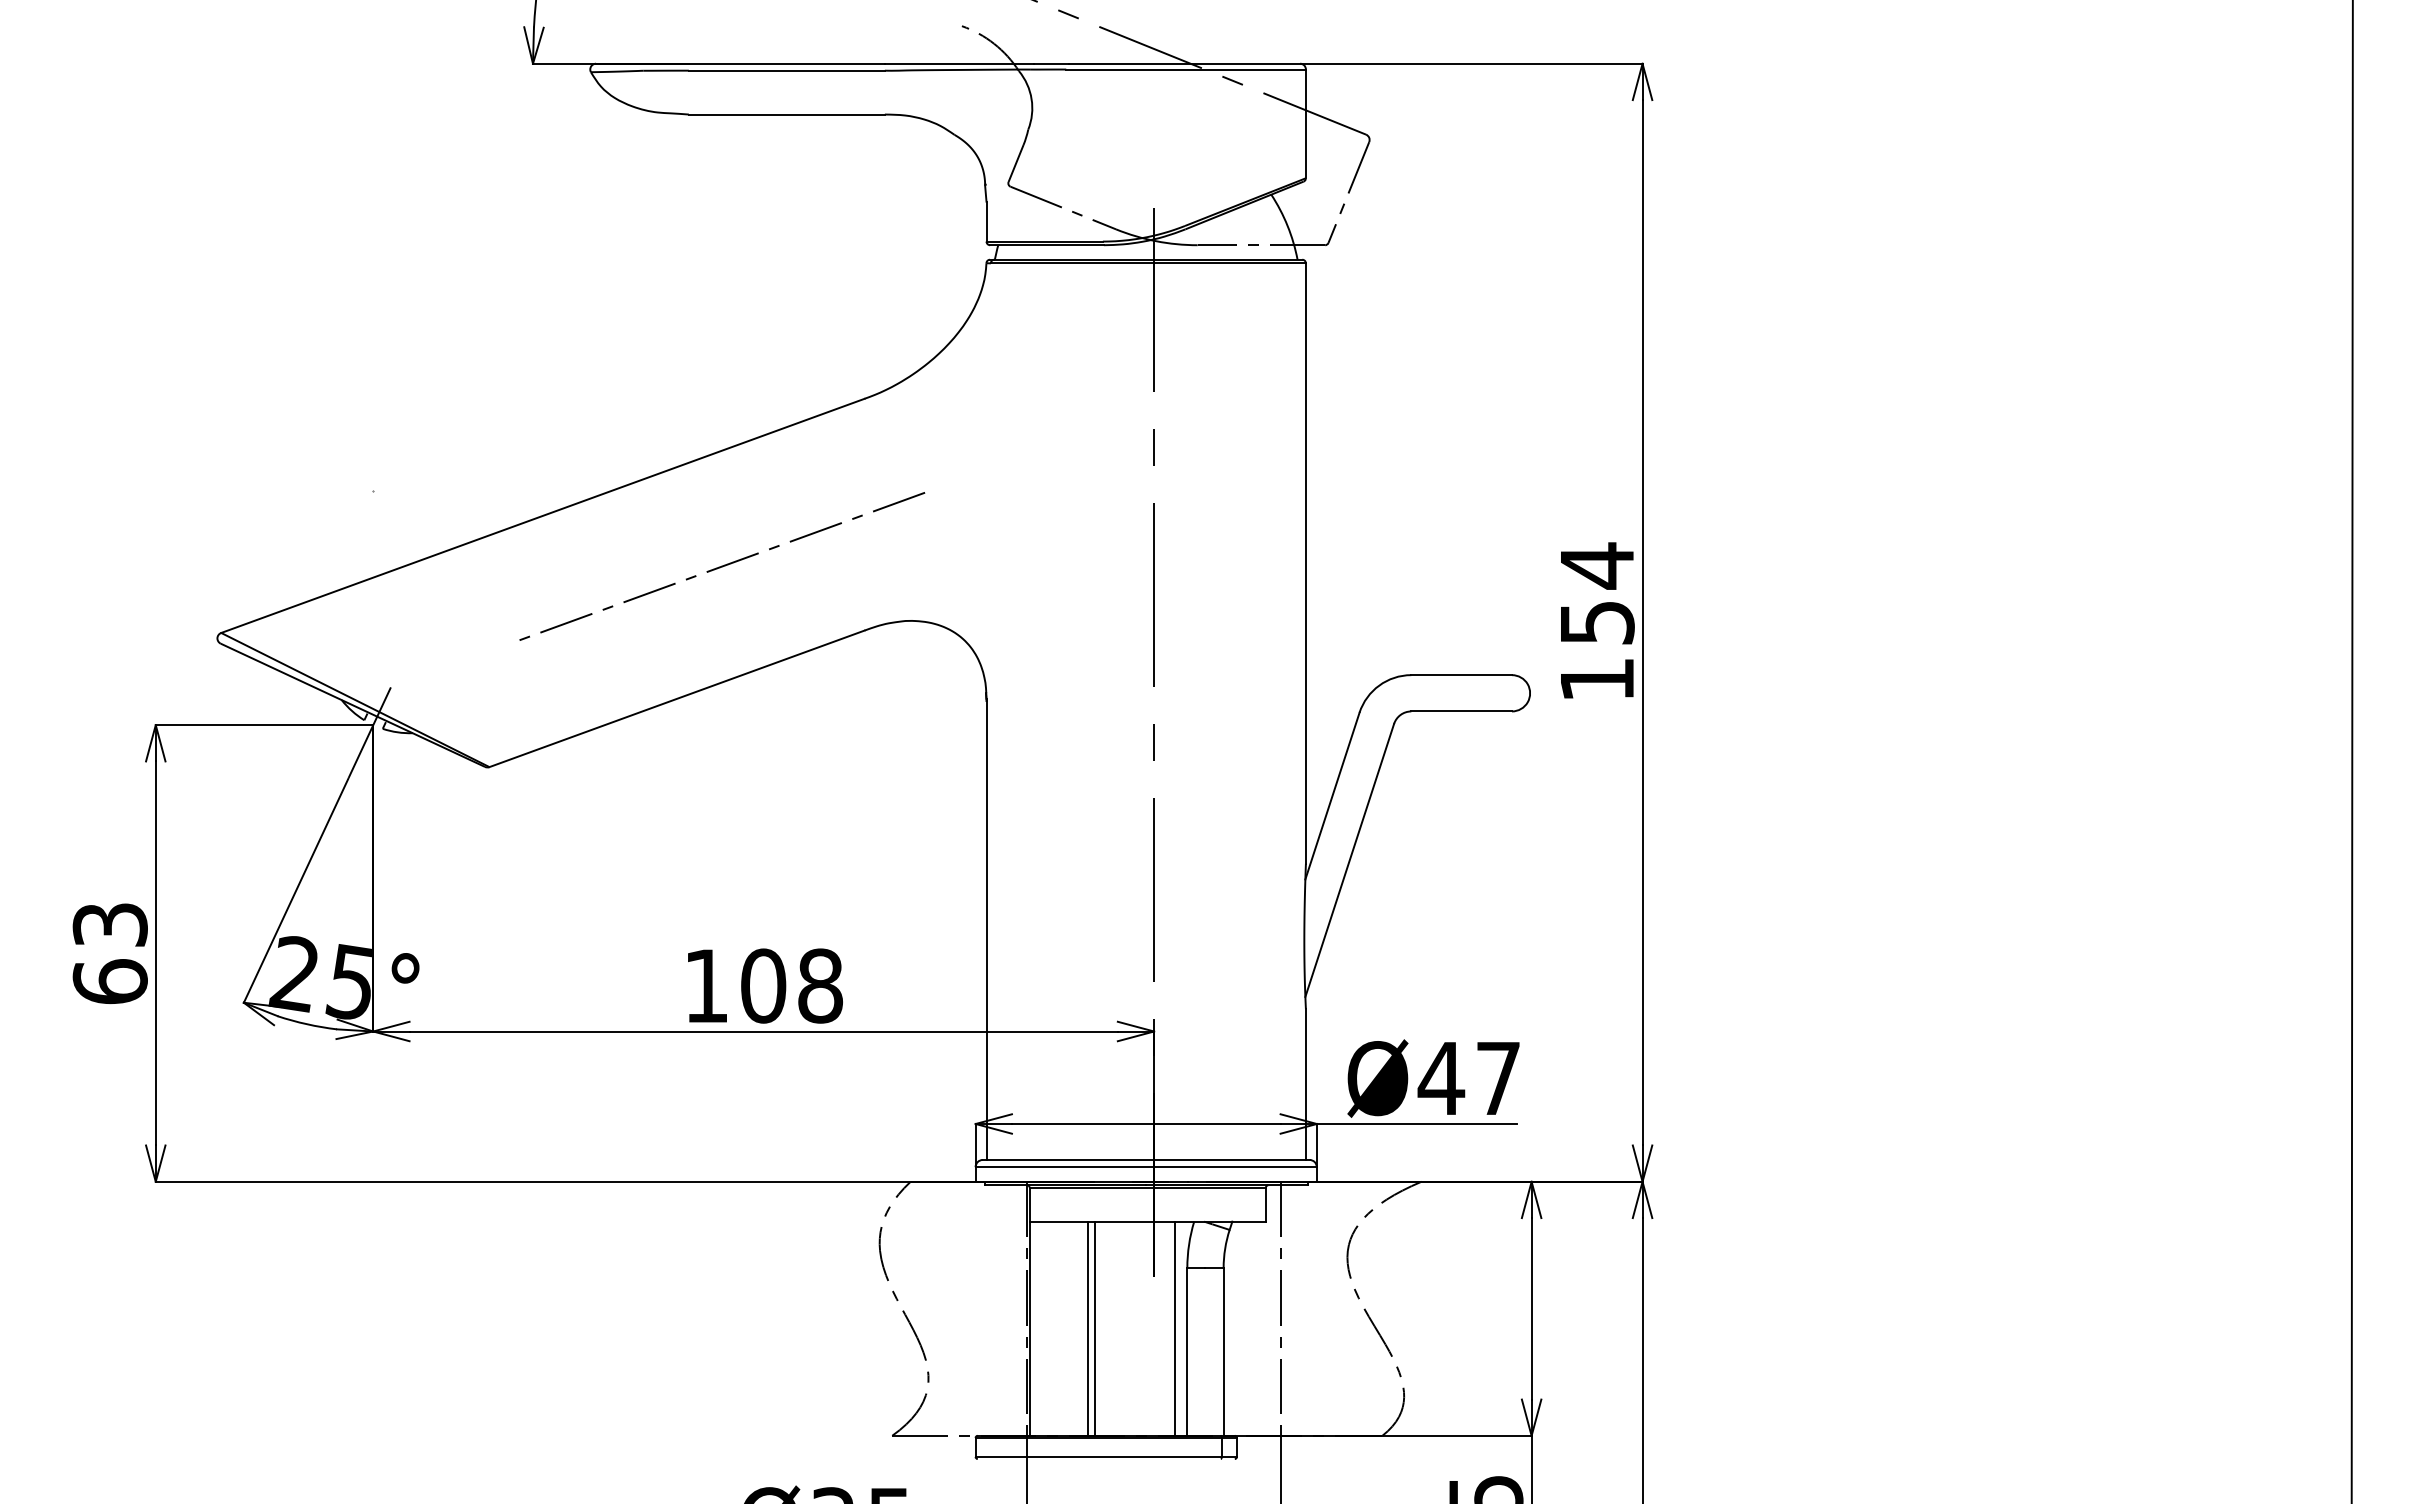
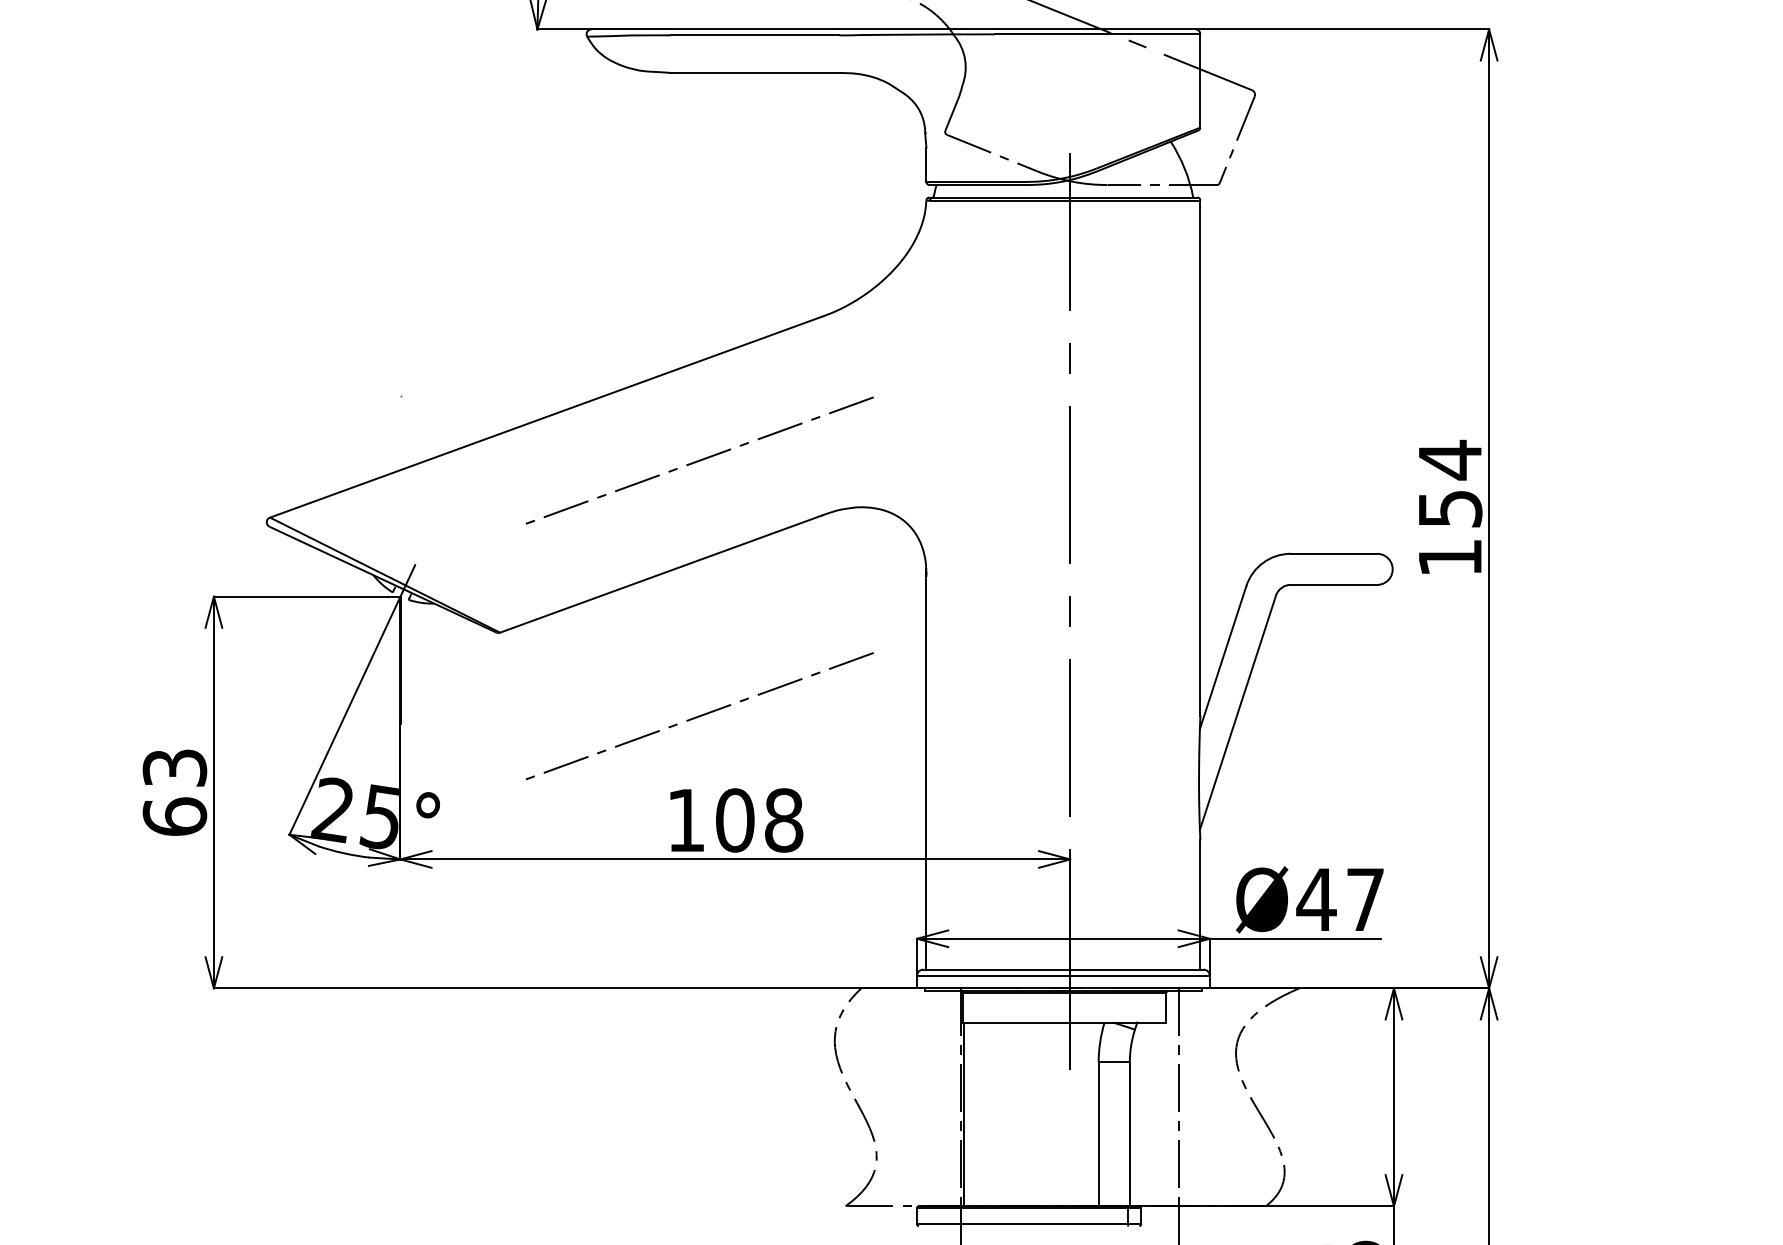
line: (722, 864) -> (699, 716), added
line: (1088, 1328) -> (1013, 1114), removed
line: (1095, 1328) -> (1019, 1114), removed
line: (1175, 1328) -> (1088, 1114), removed

